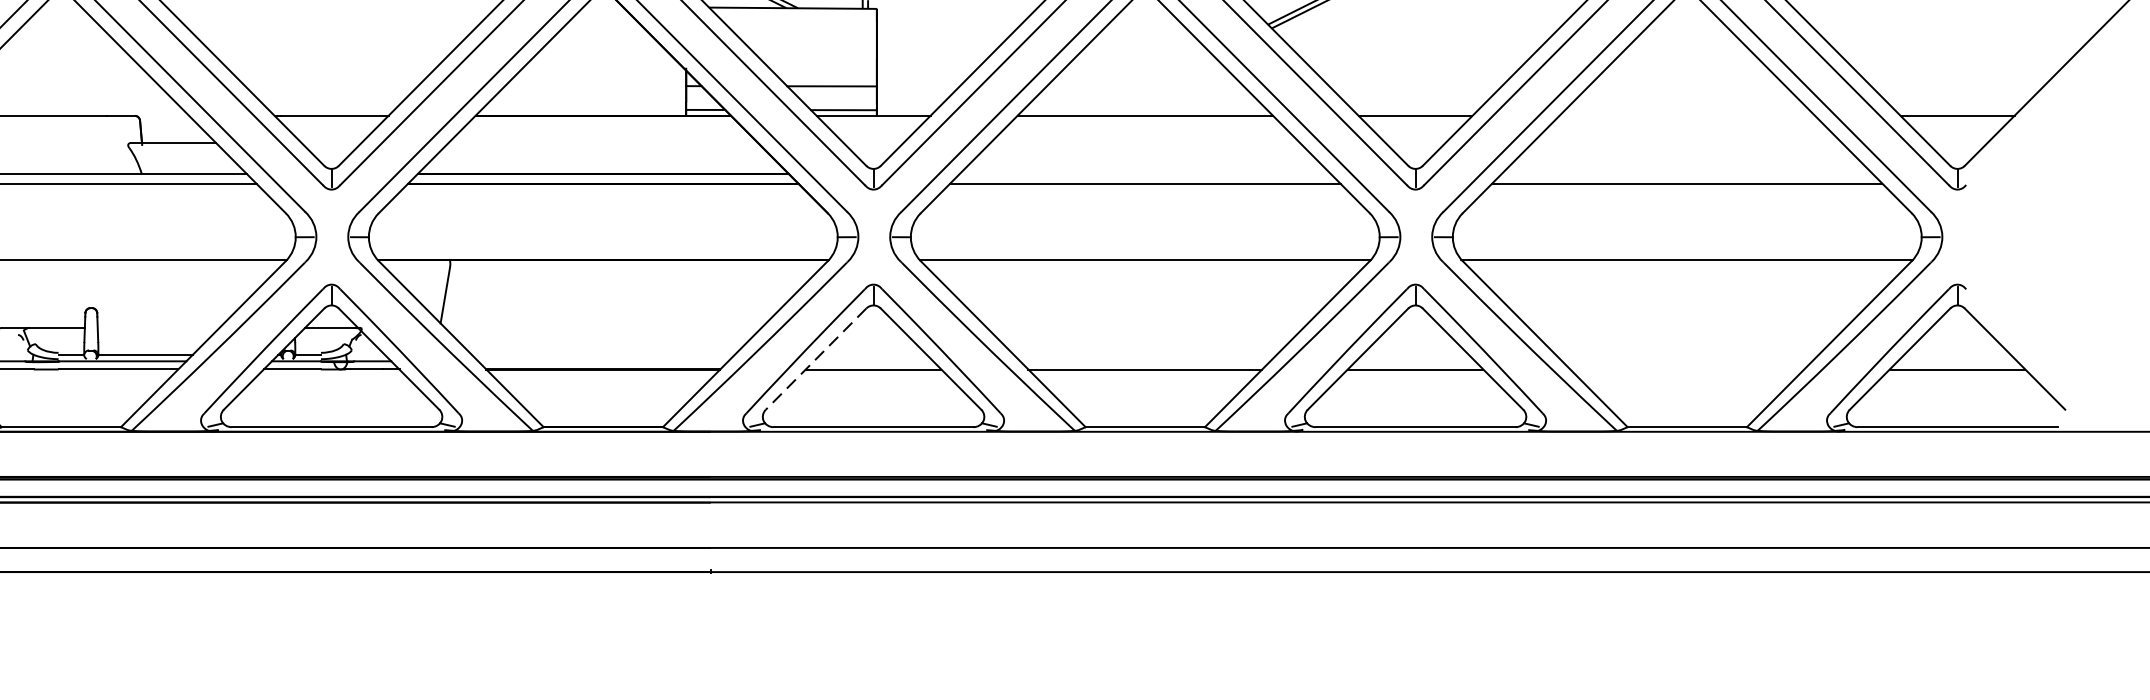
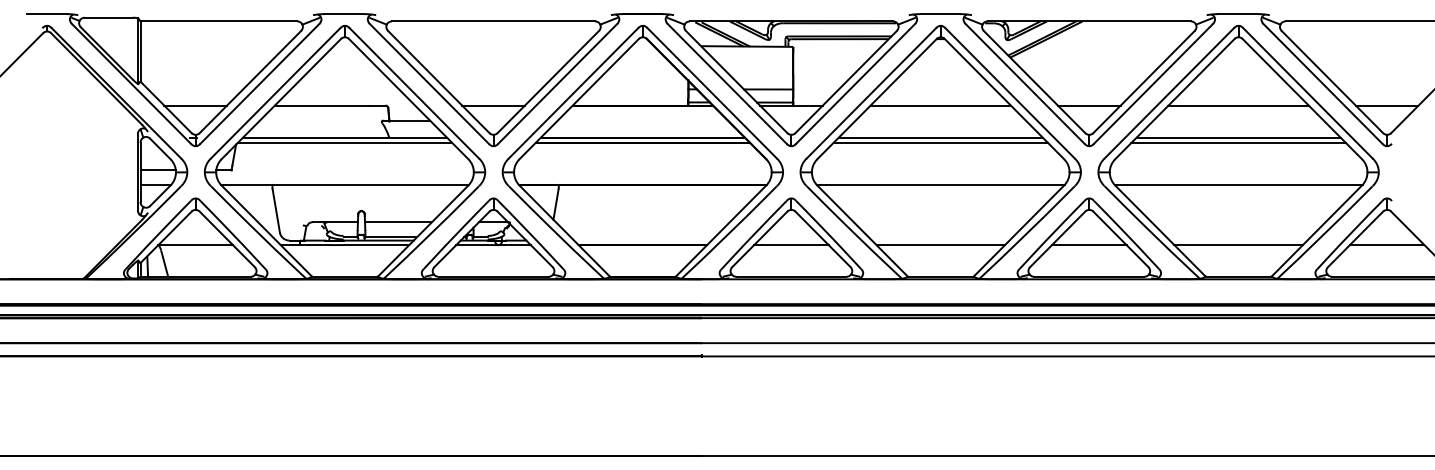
line: (1687, 115) -> (1238, 105), added
line: (1144, 173) -> (940, 137), added
line: (1687, 173) -> (1238, 137), added
line: (158, 328) -> (398, 222), added
line: (815, 359) -> (759, 239), dashed -> solid
line: (1687, 370) -> (1238, 245), added

